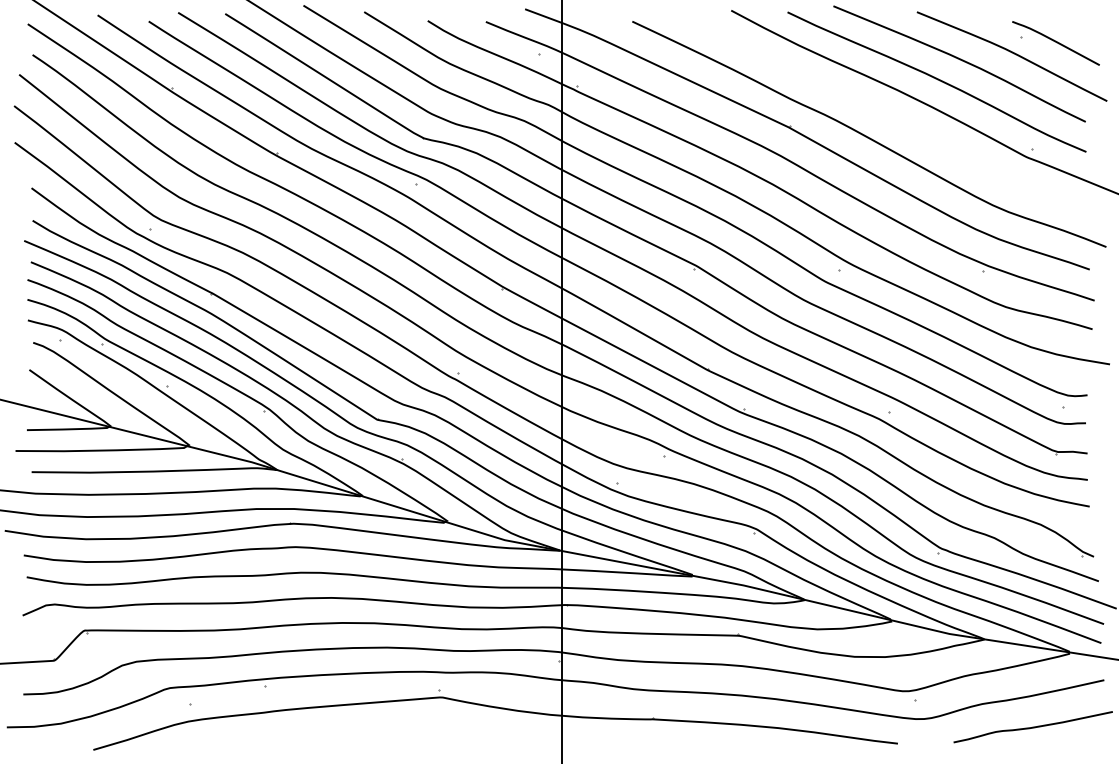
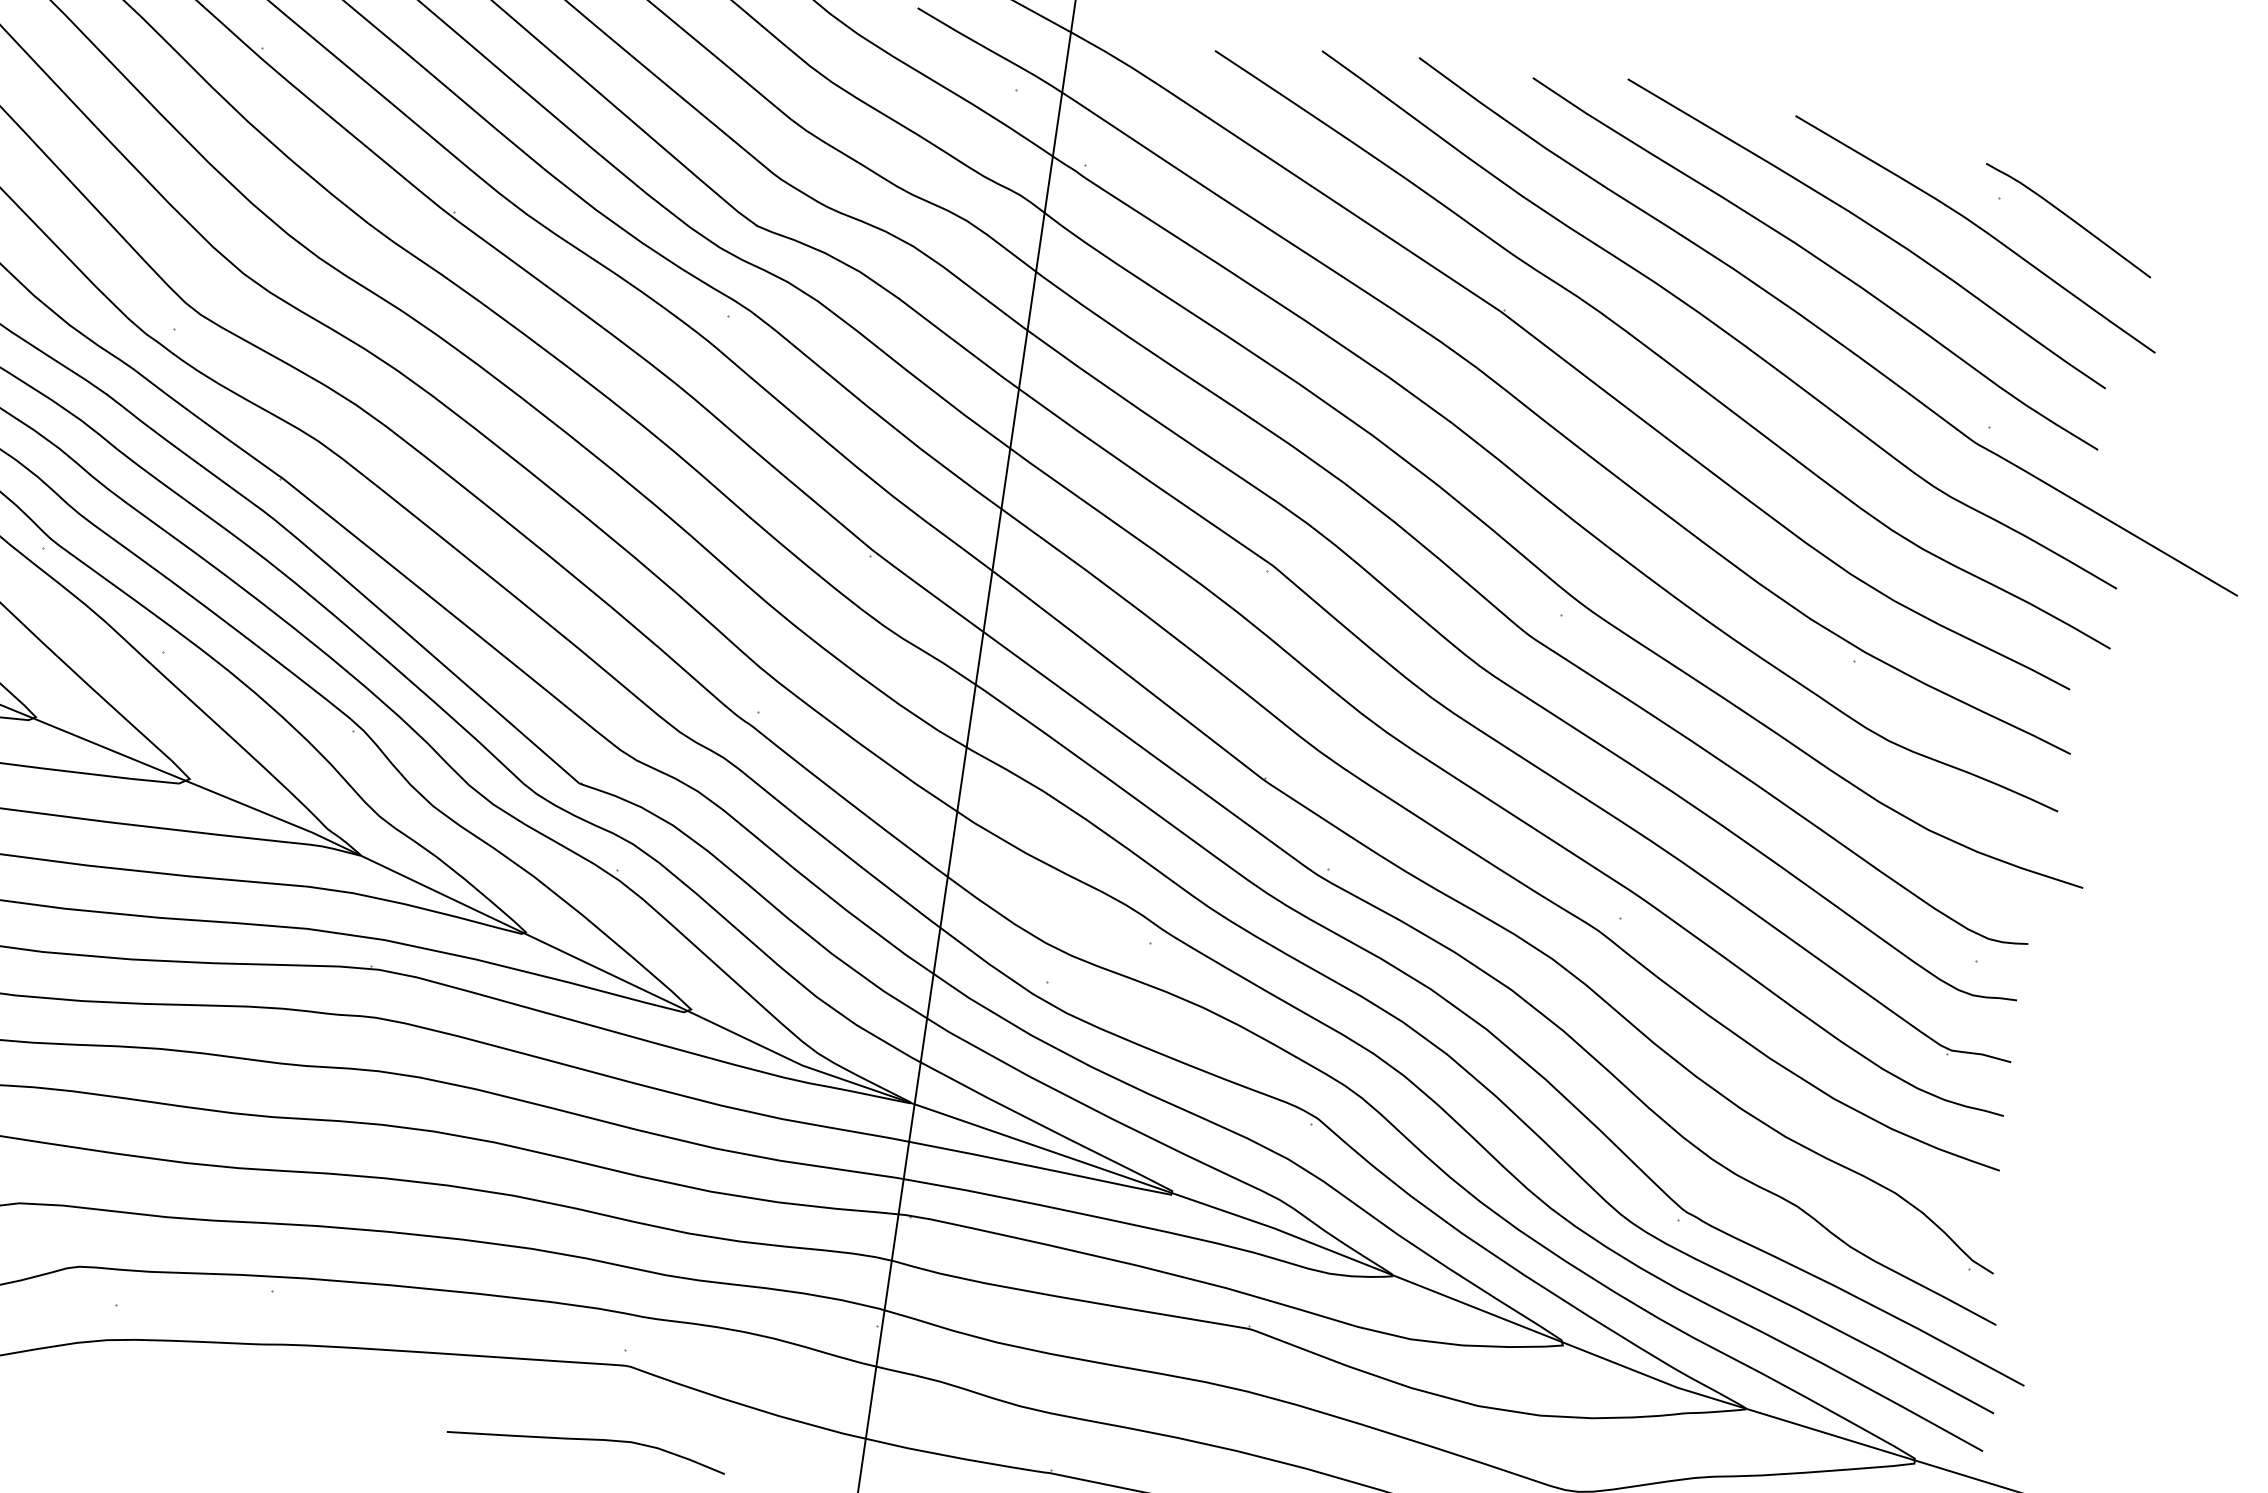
curve: (893, 117) -> (1716, 322), added
curve: (427, 736) -> (587, 1441), added

